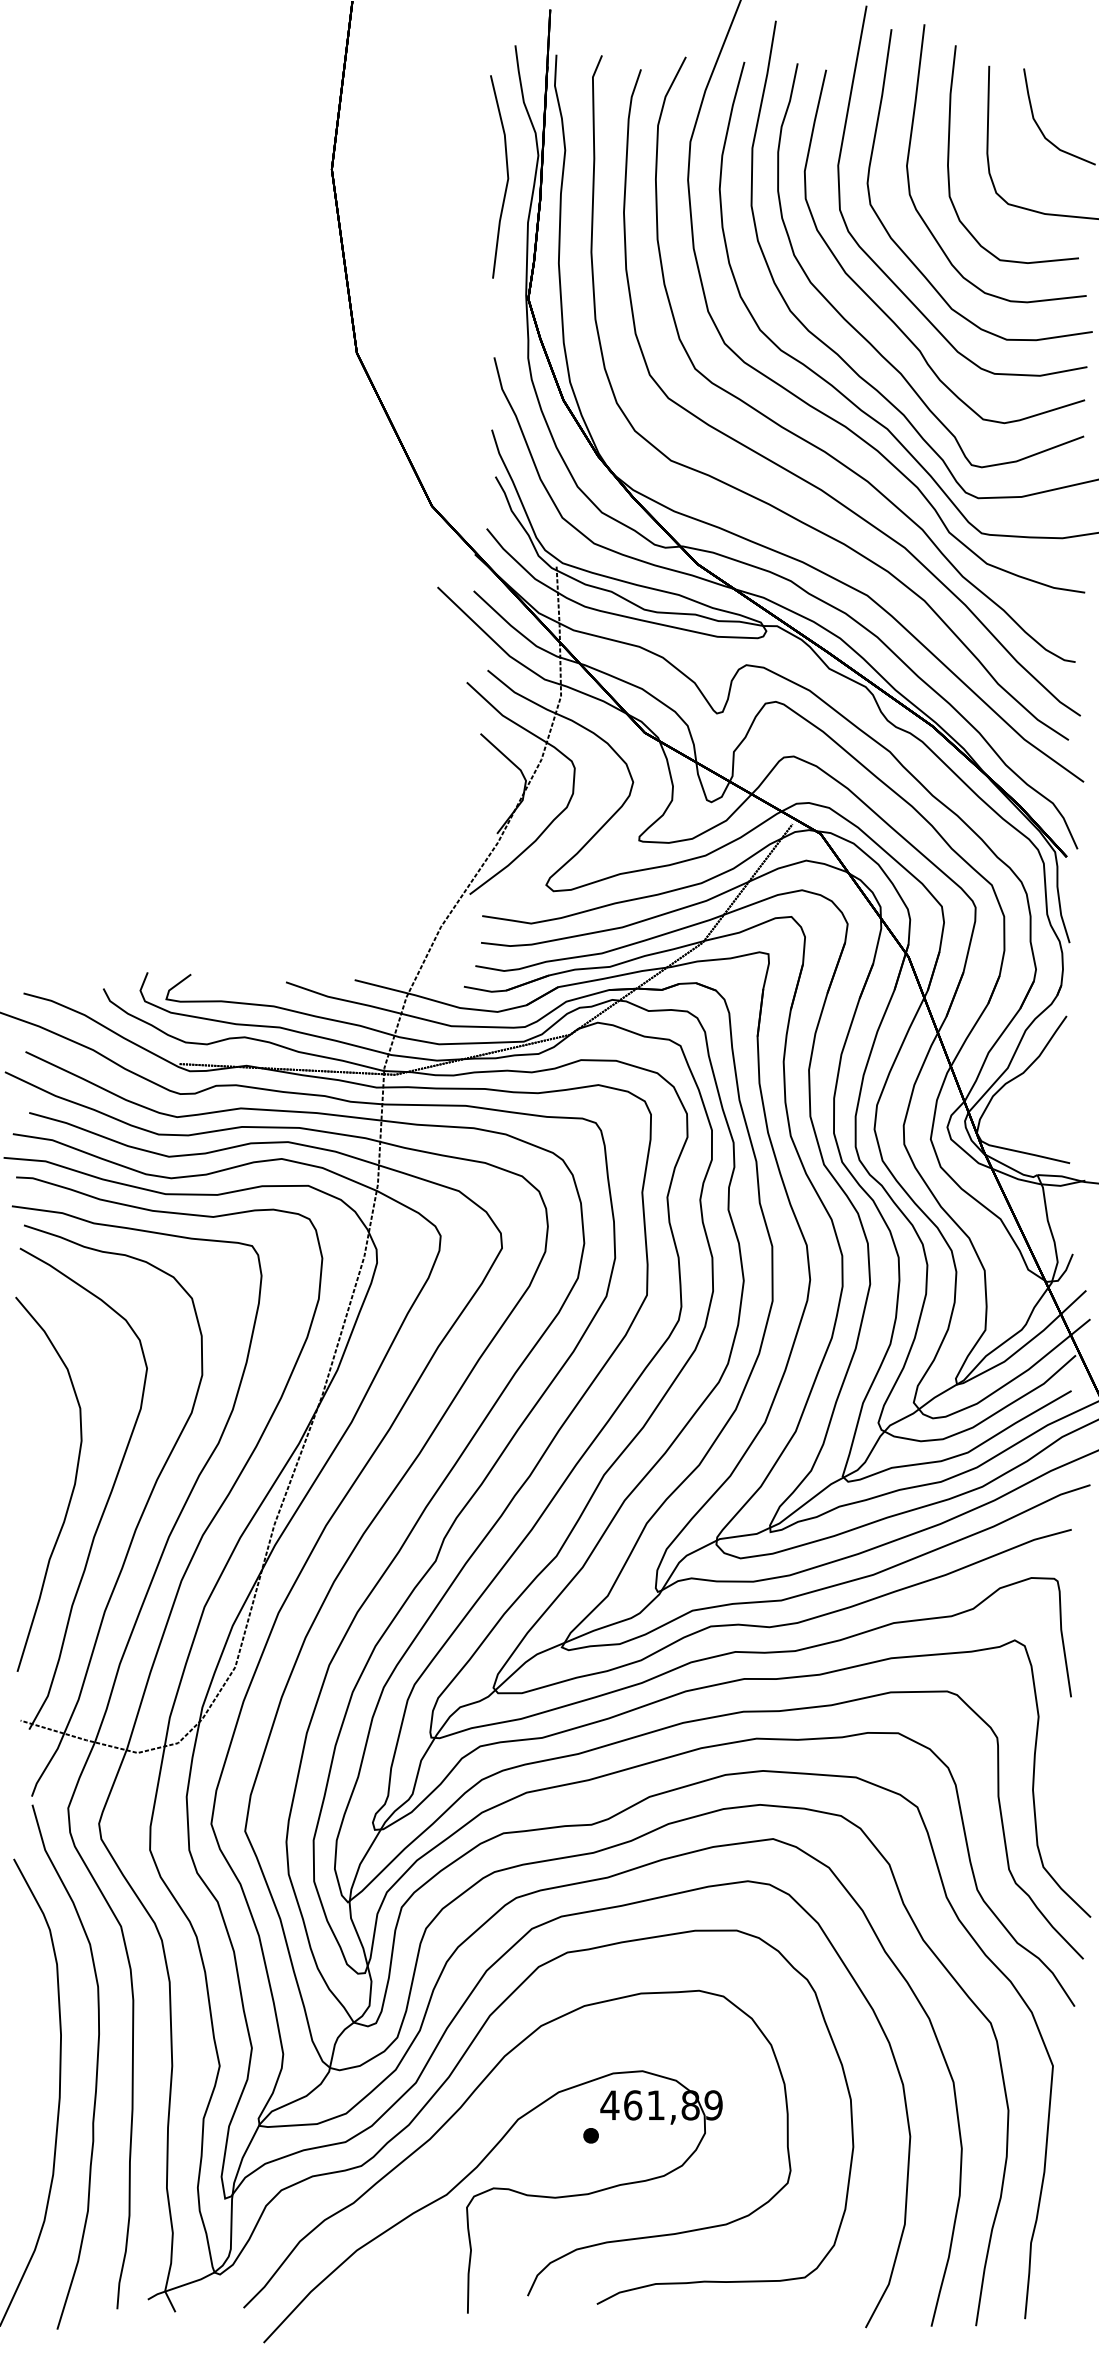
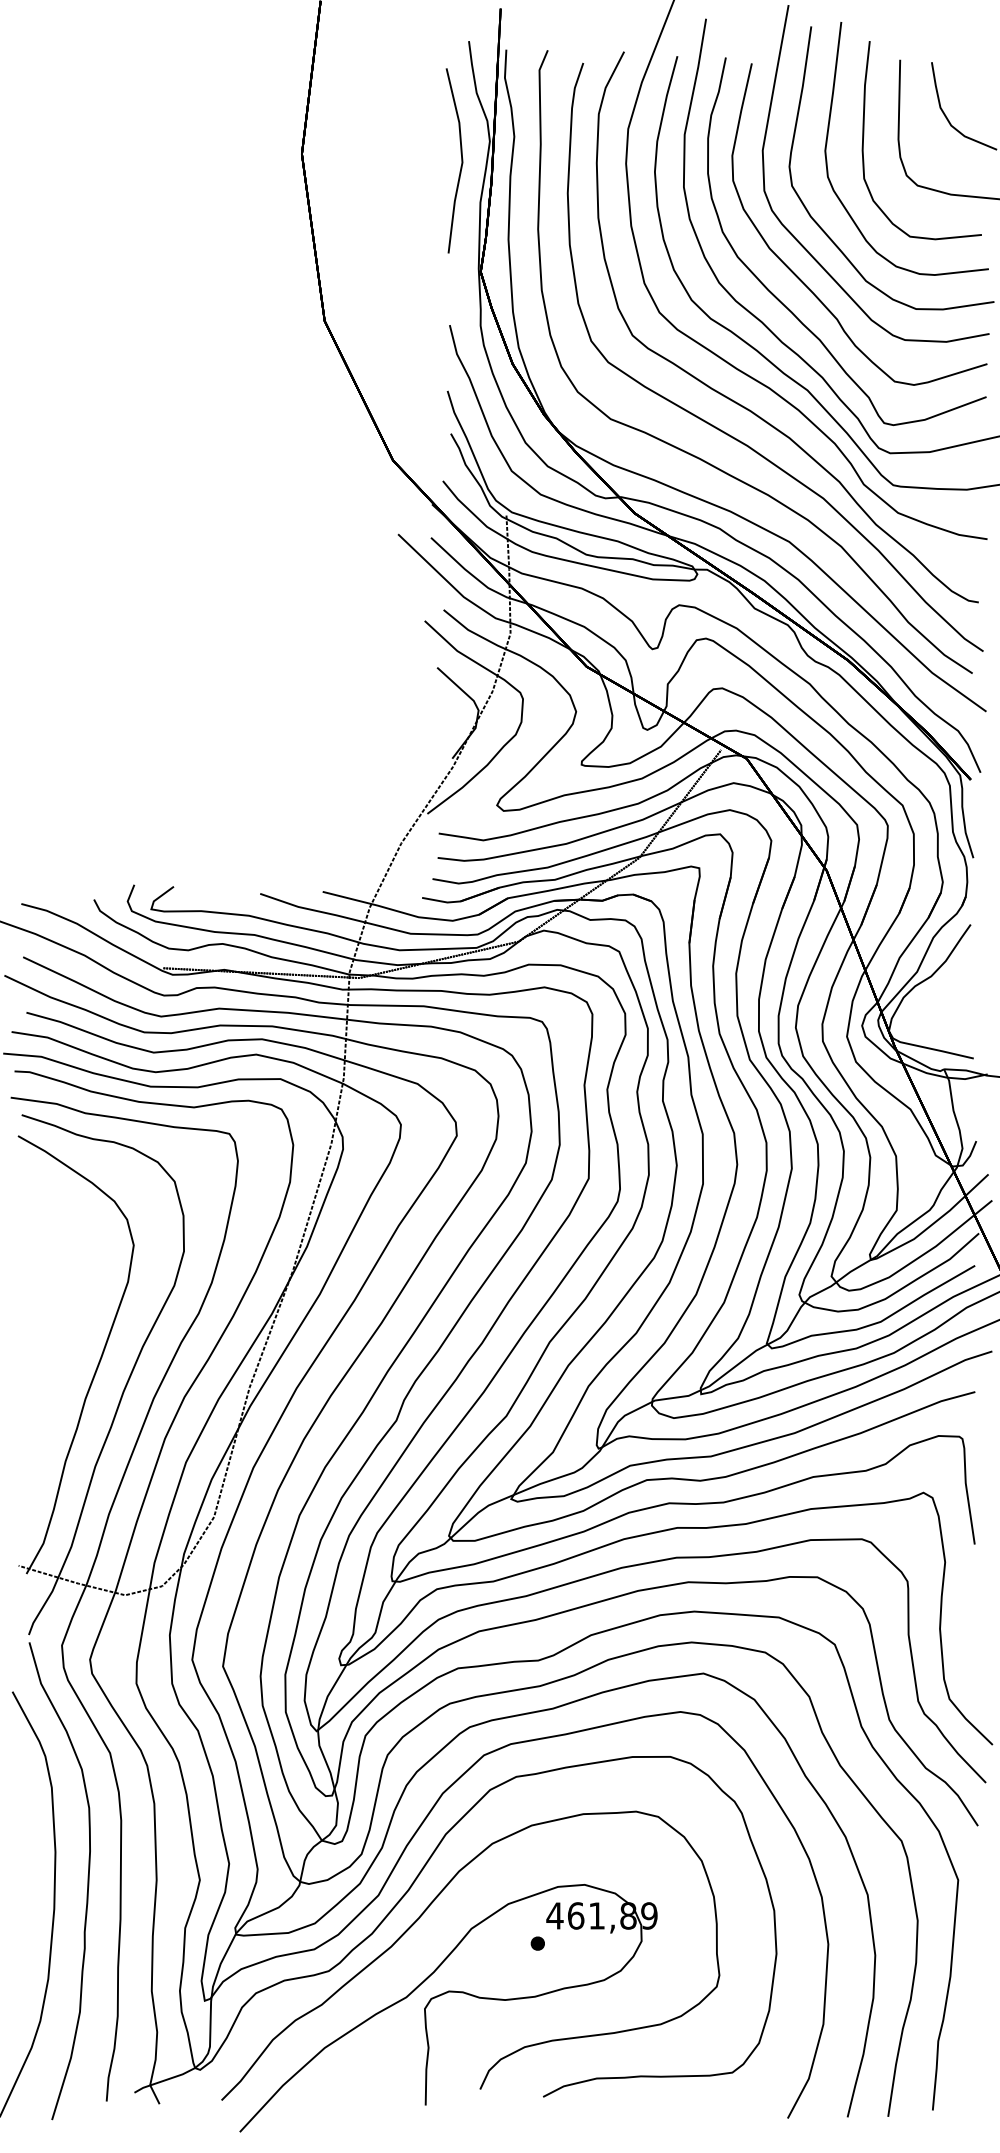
part: (72, 1488) -> (65, 1354), removed

